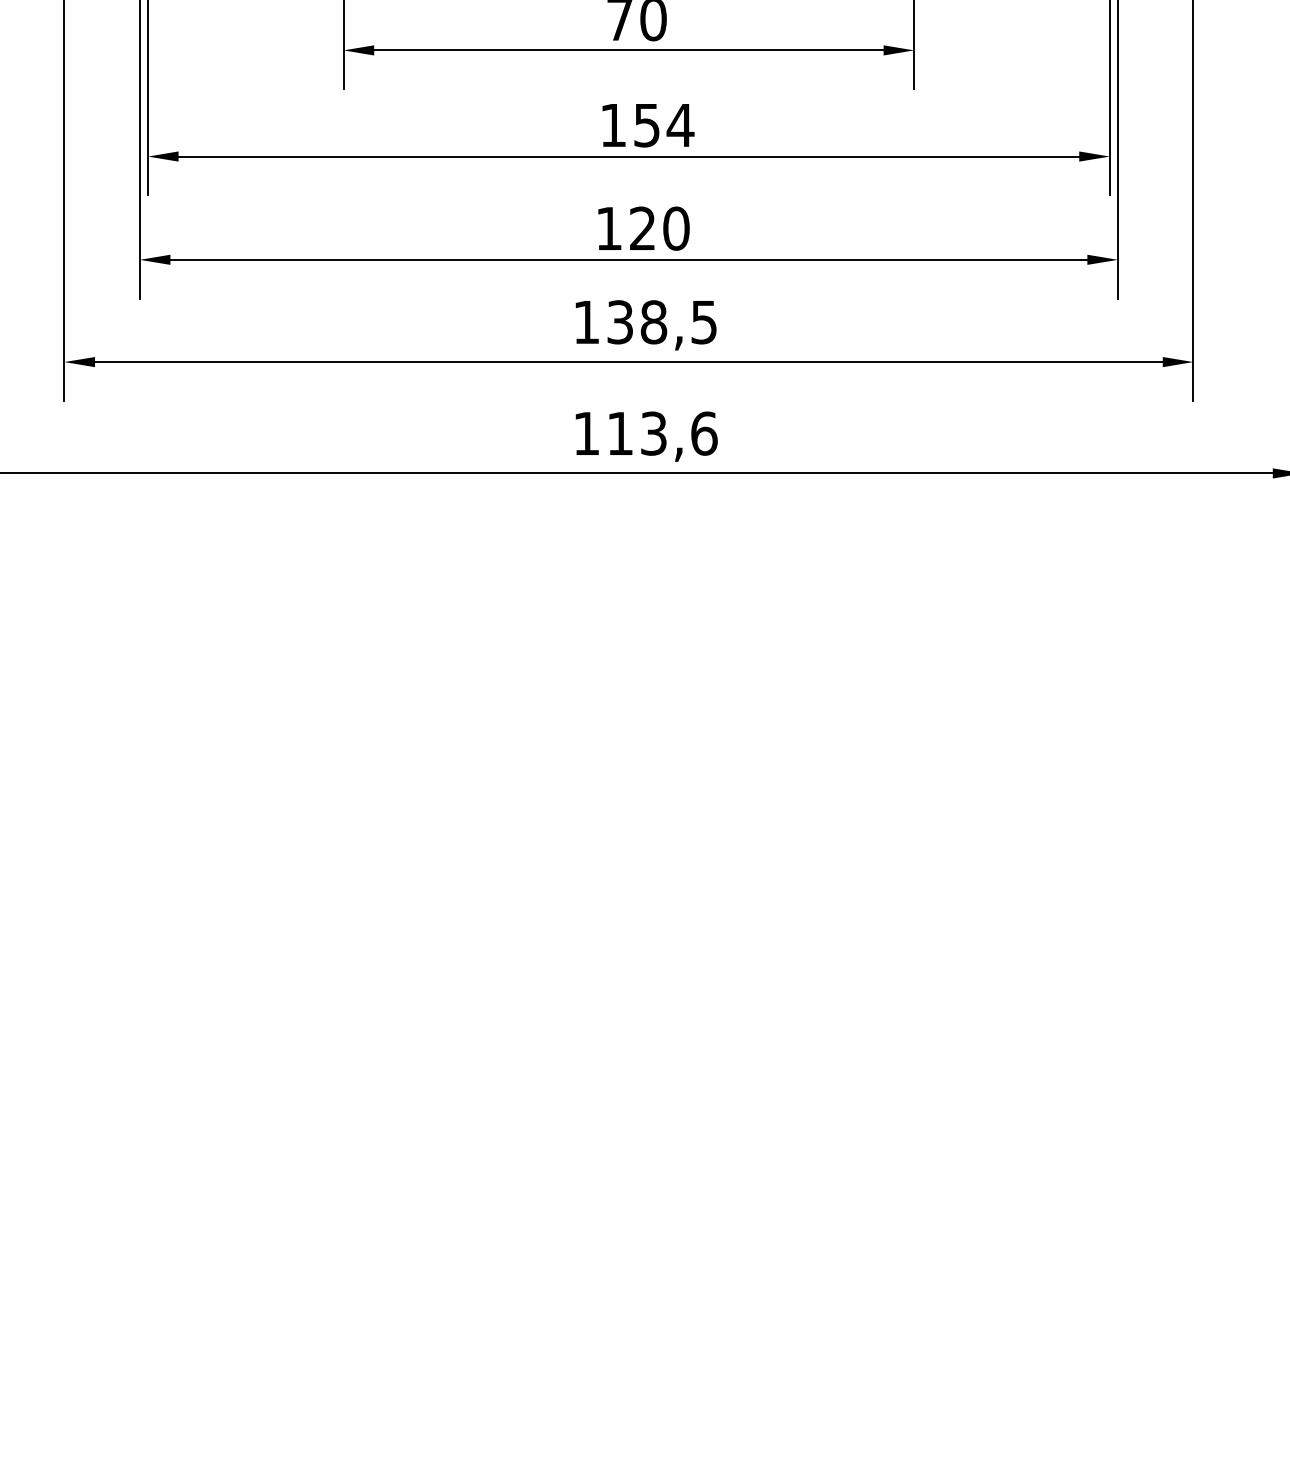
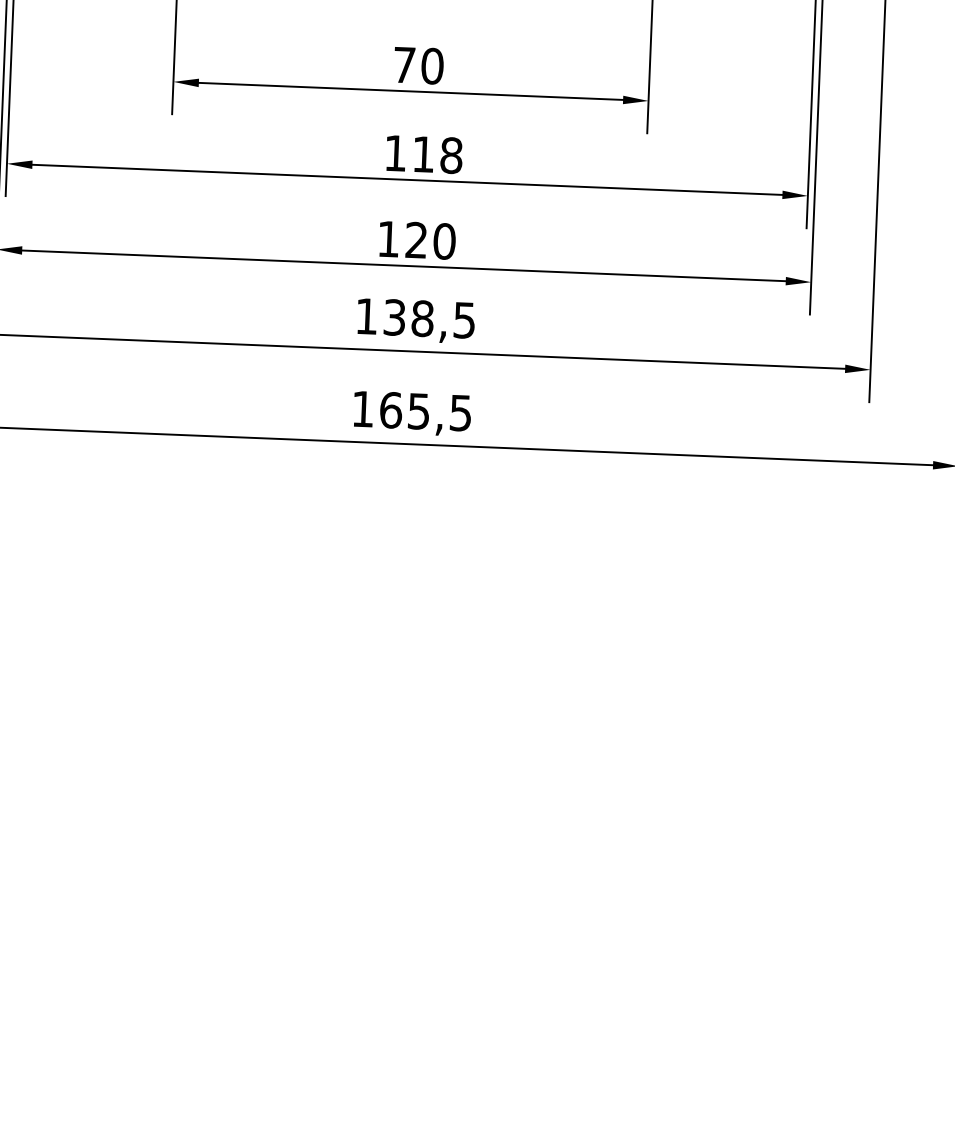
text: (664, 125) -> (438, 155), 154 -> 118
text: (662, 433) -> (426, 411), 113,6 -> 165,5

